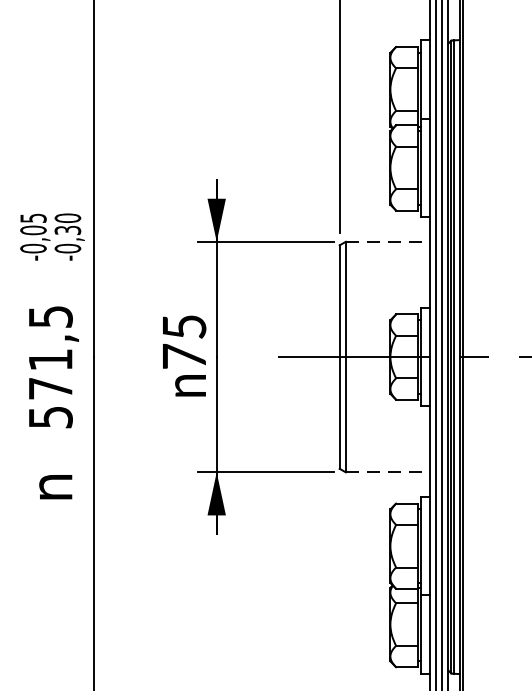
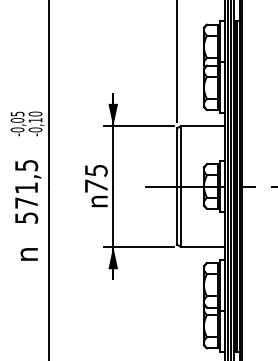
text: (67, 230) -> (35, 120), -0,30 -> -0,10
line: (387, 242) -> (202, 126), dashed -> solid
line: (387, 471) -> (202, 246), dashed -> solid

